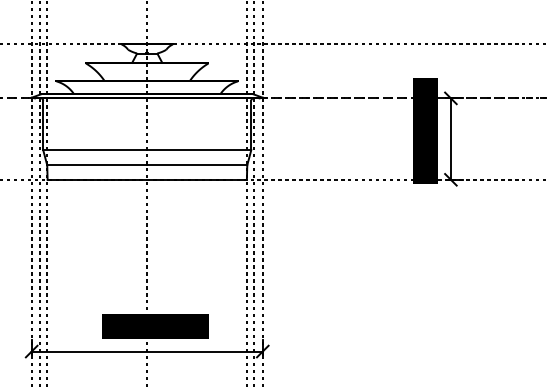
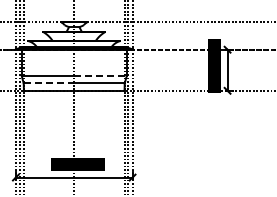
line: (201, 149) -> (101, 75), solid -> dashed
line: (98, 165) -> (49, 83), solid -> dashed

